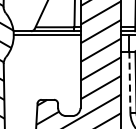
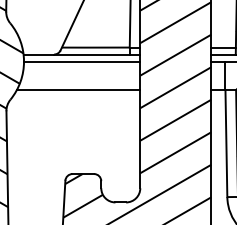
line: (44, 51) -> (77, 89), added
line: (129, 82) -> (225, 143), dashed -> solid

